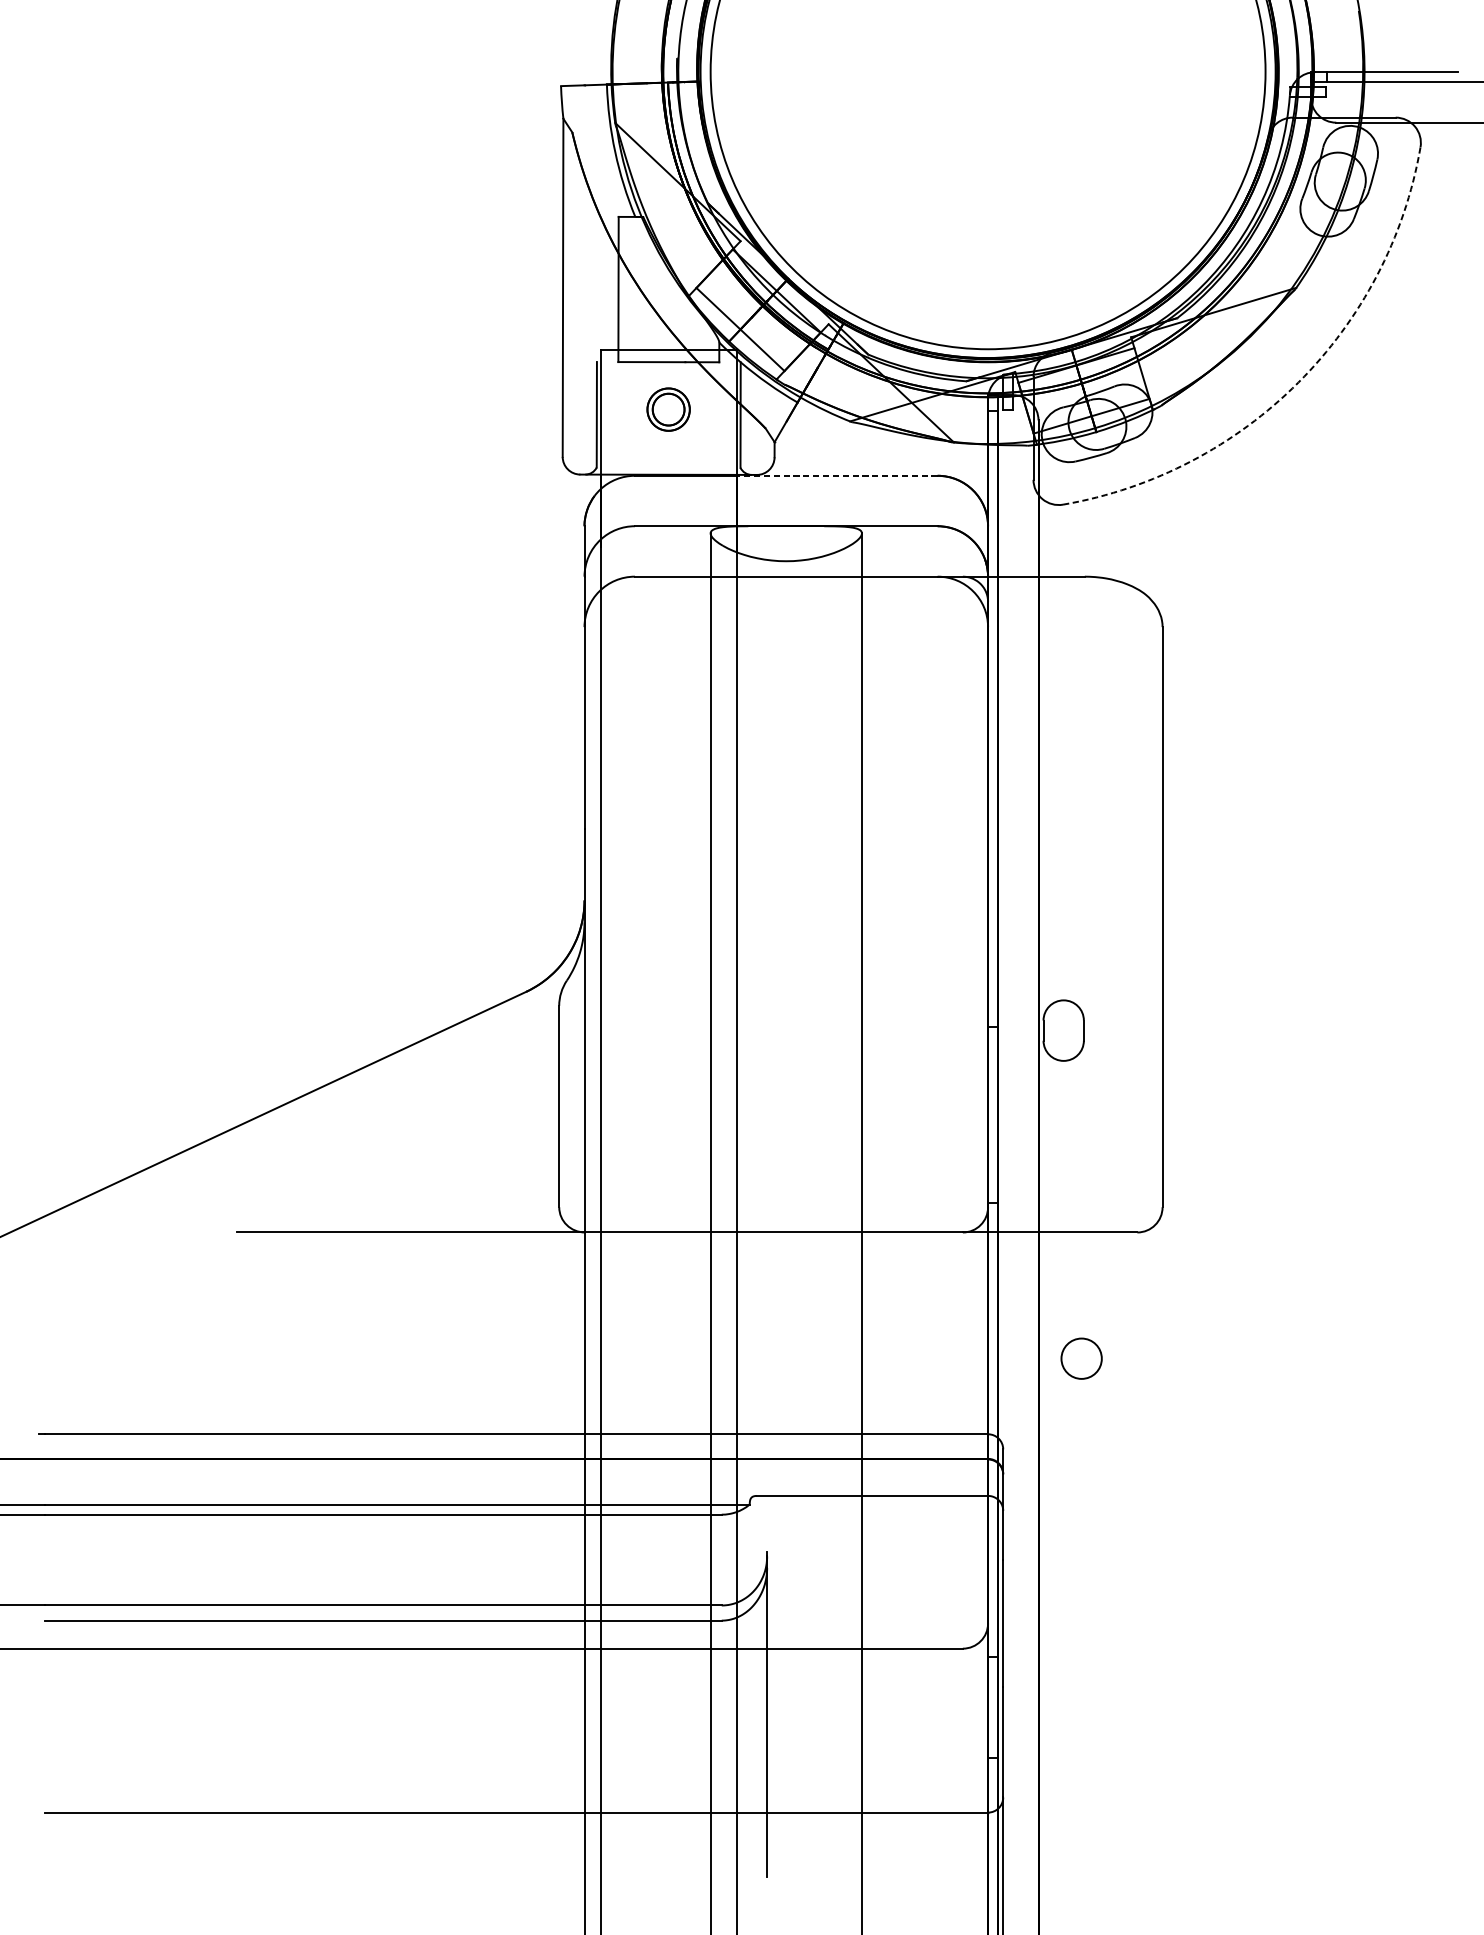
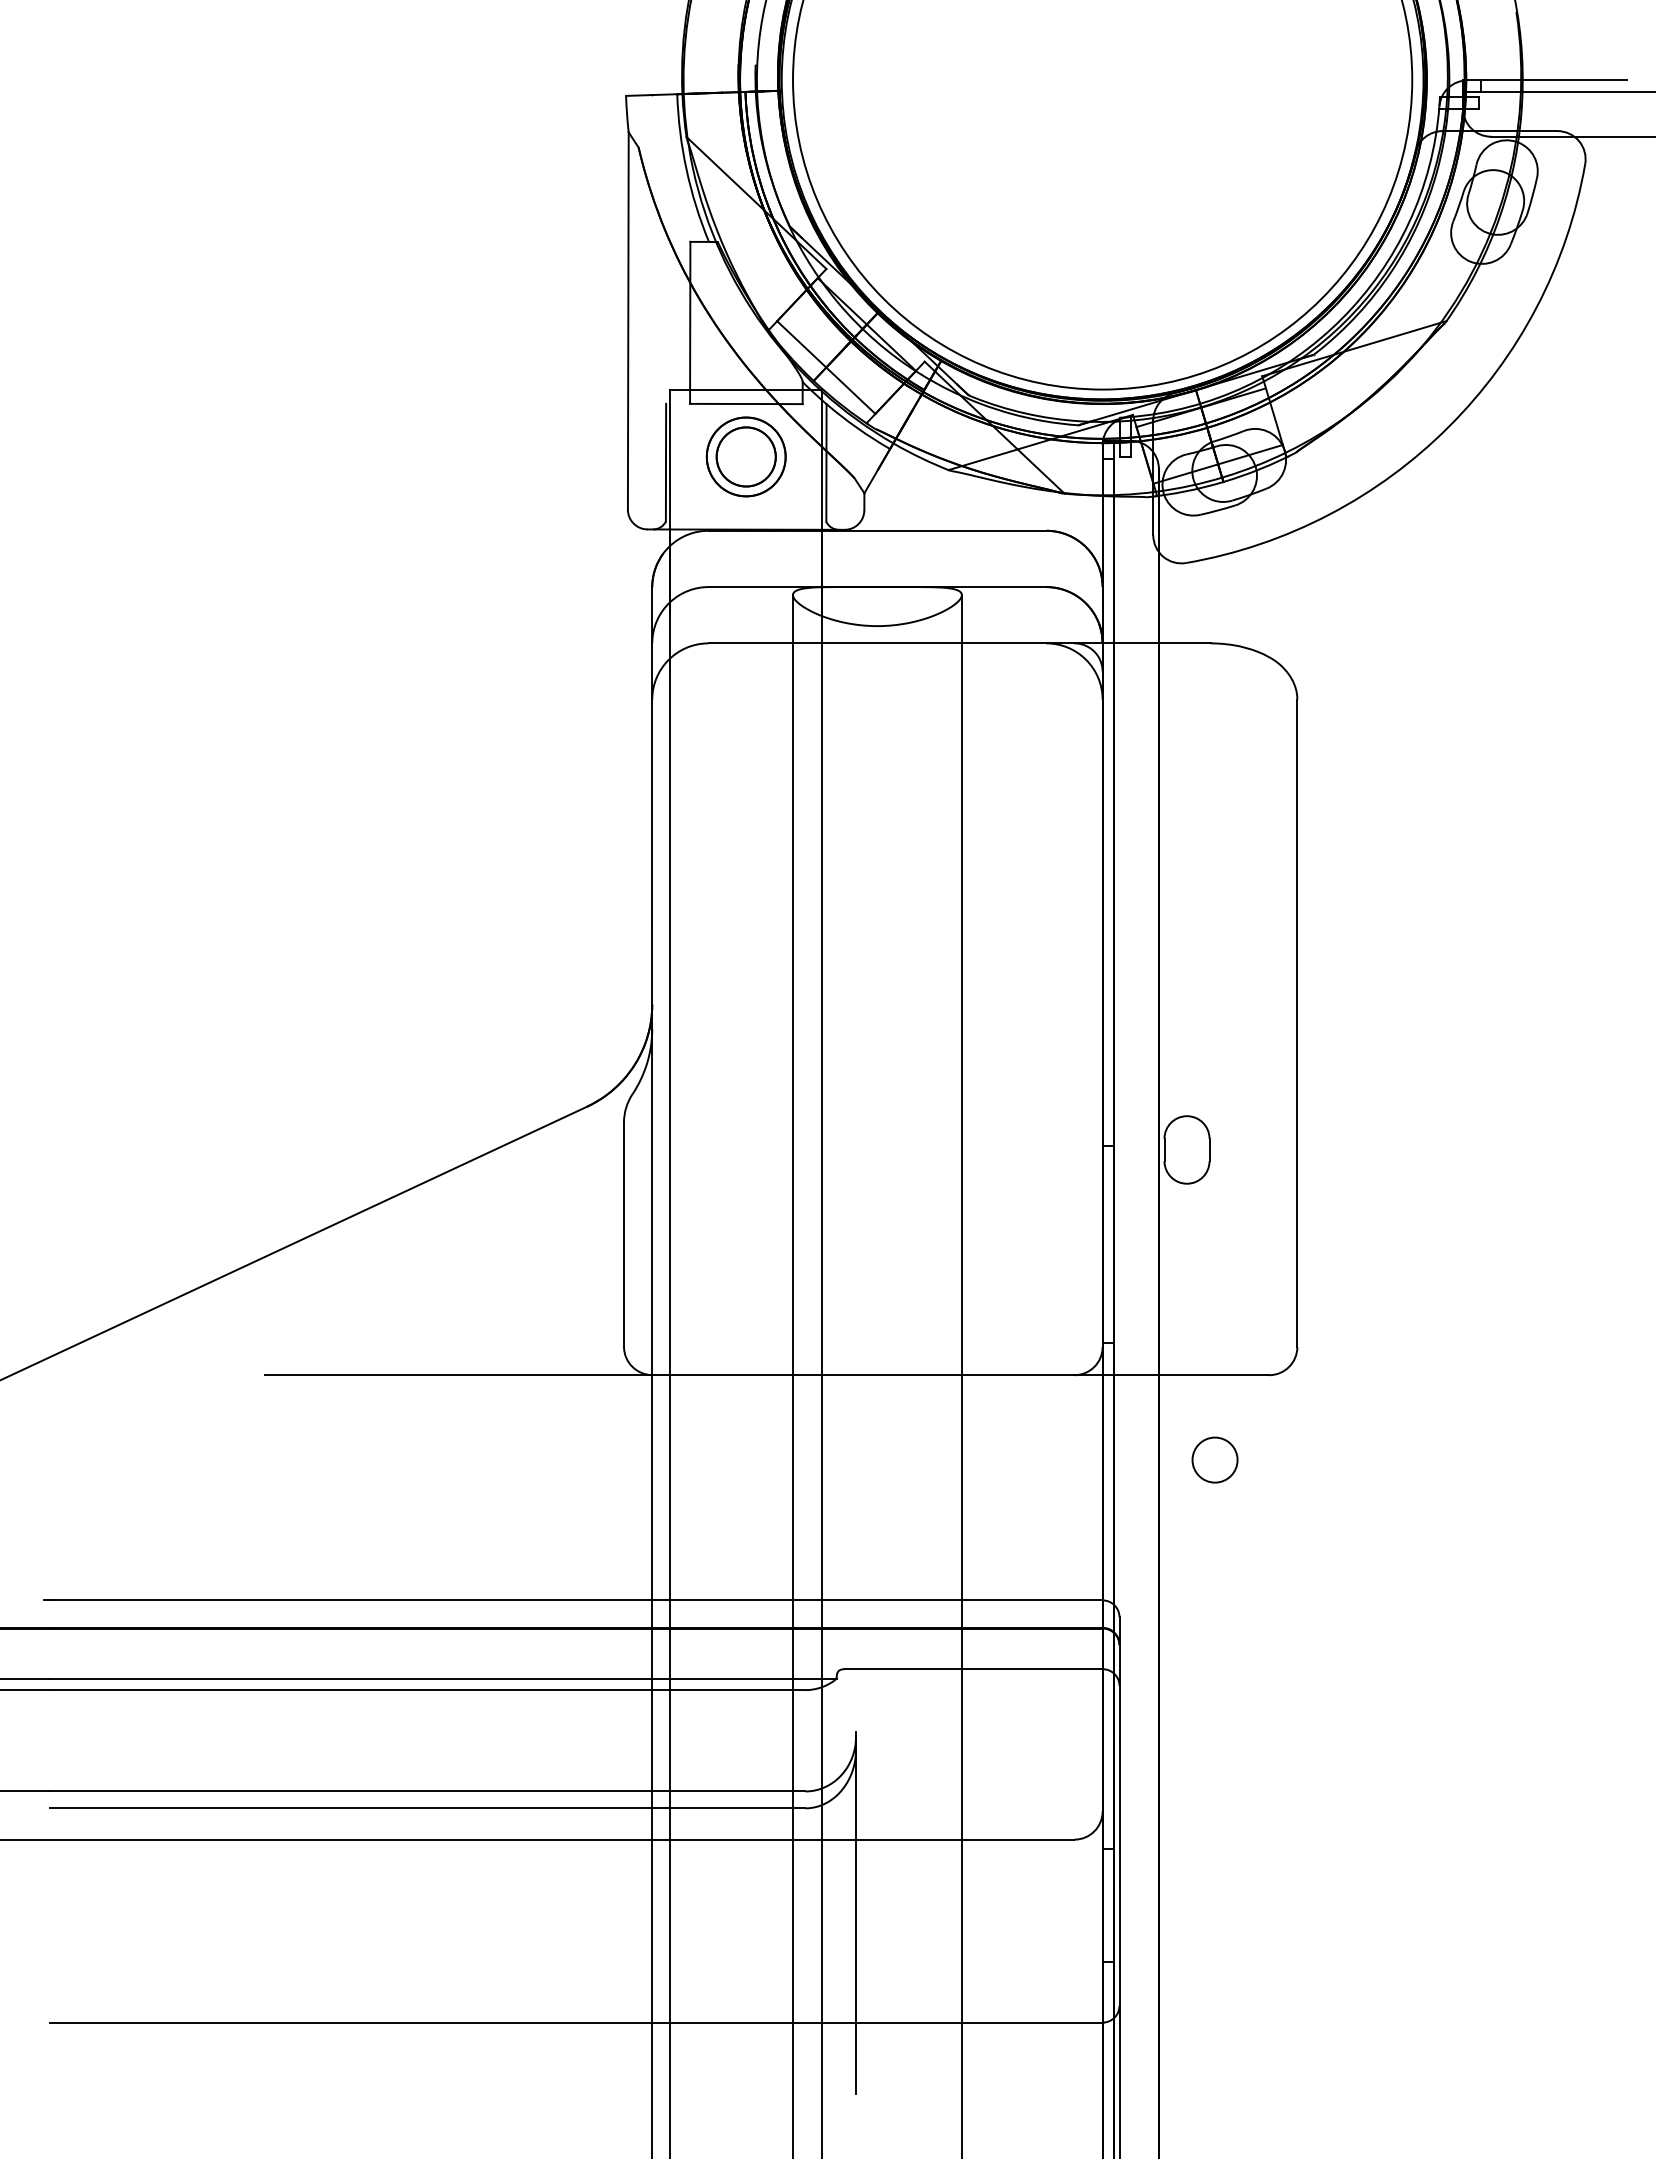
arc: (1298, 382) -> (1448, 426), dashed -> solid
part: (668, 409) -> (745, 456), size x1.67
line: (836, 475) -> (933, 530), dashed -> solid
circle: (1081, 1358) -> (1214, 1459), moved

